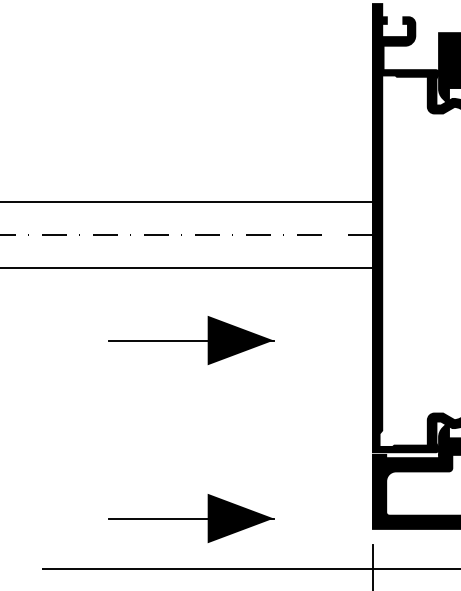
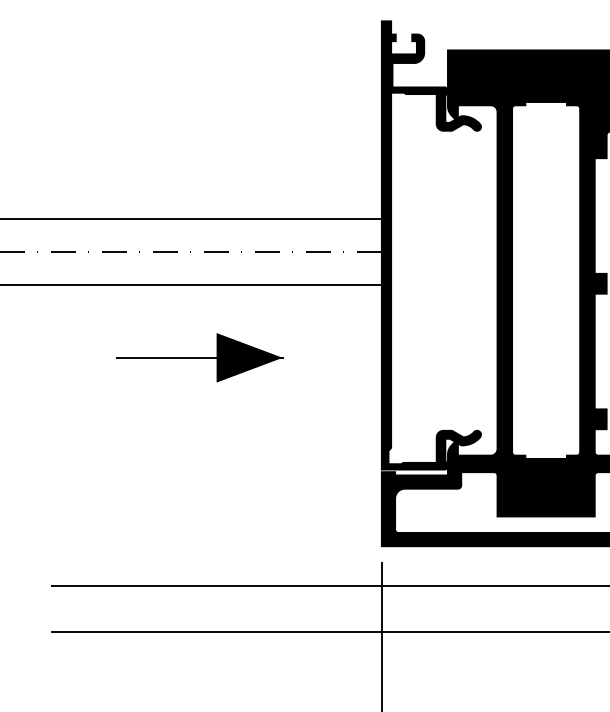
part: (190, 518) -> (199, 535), removed

